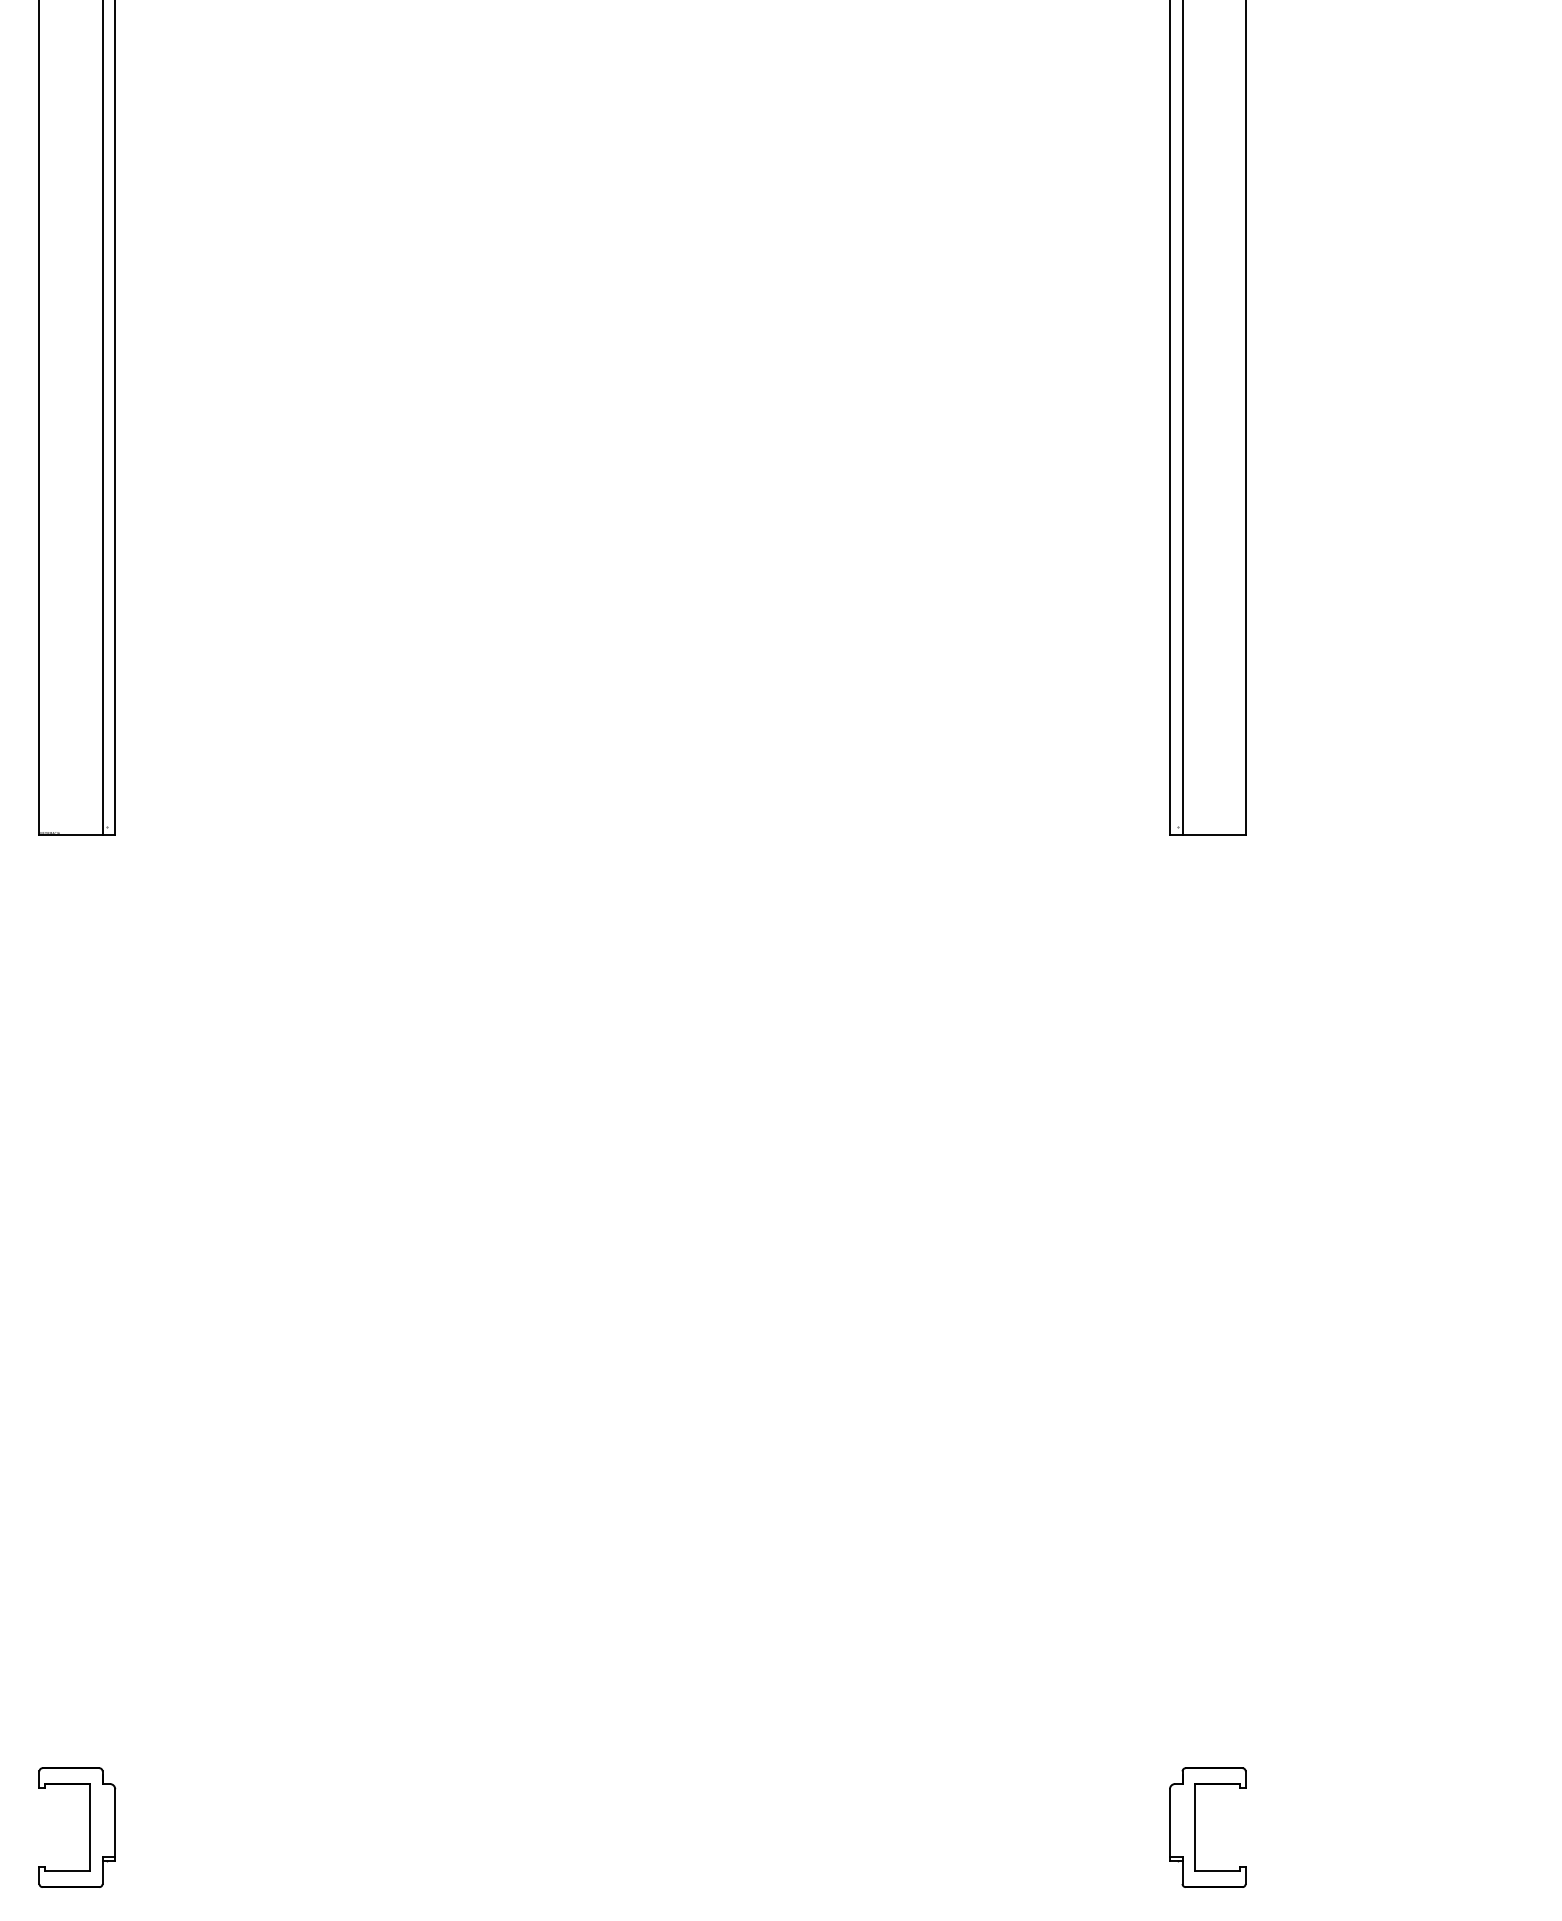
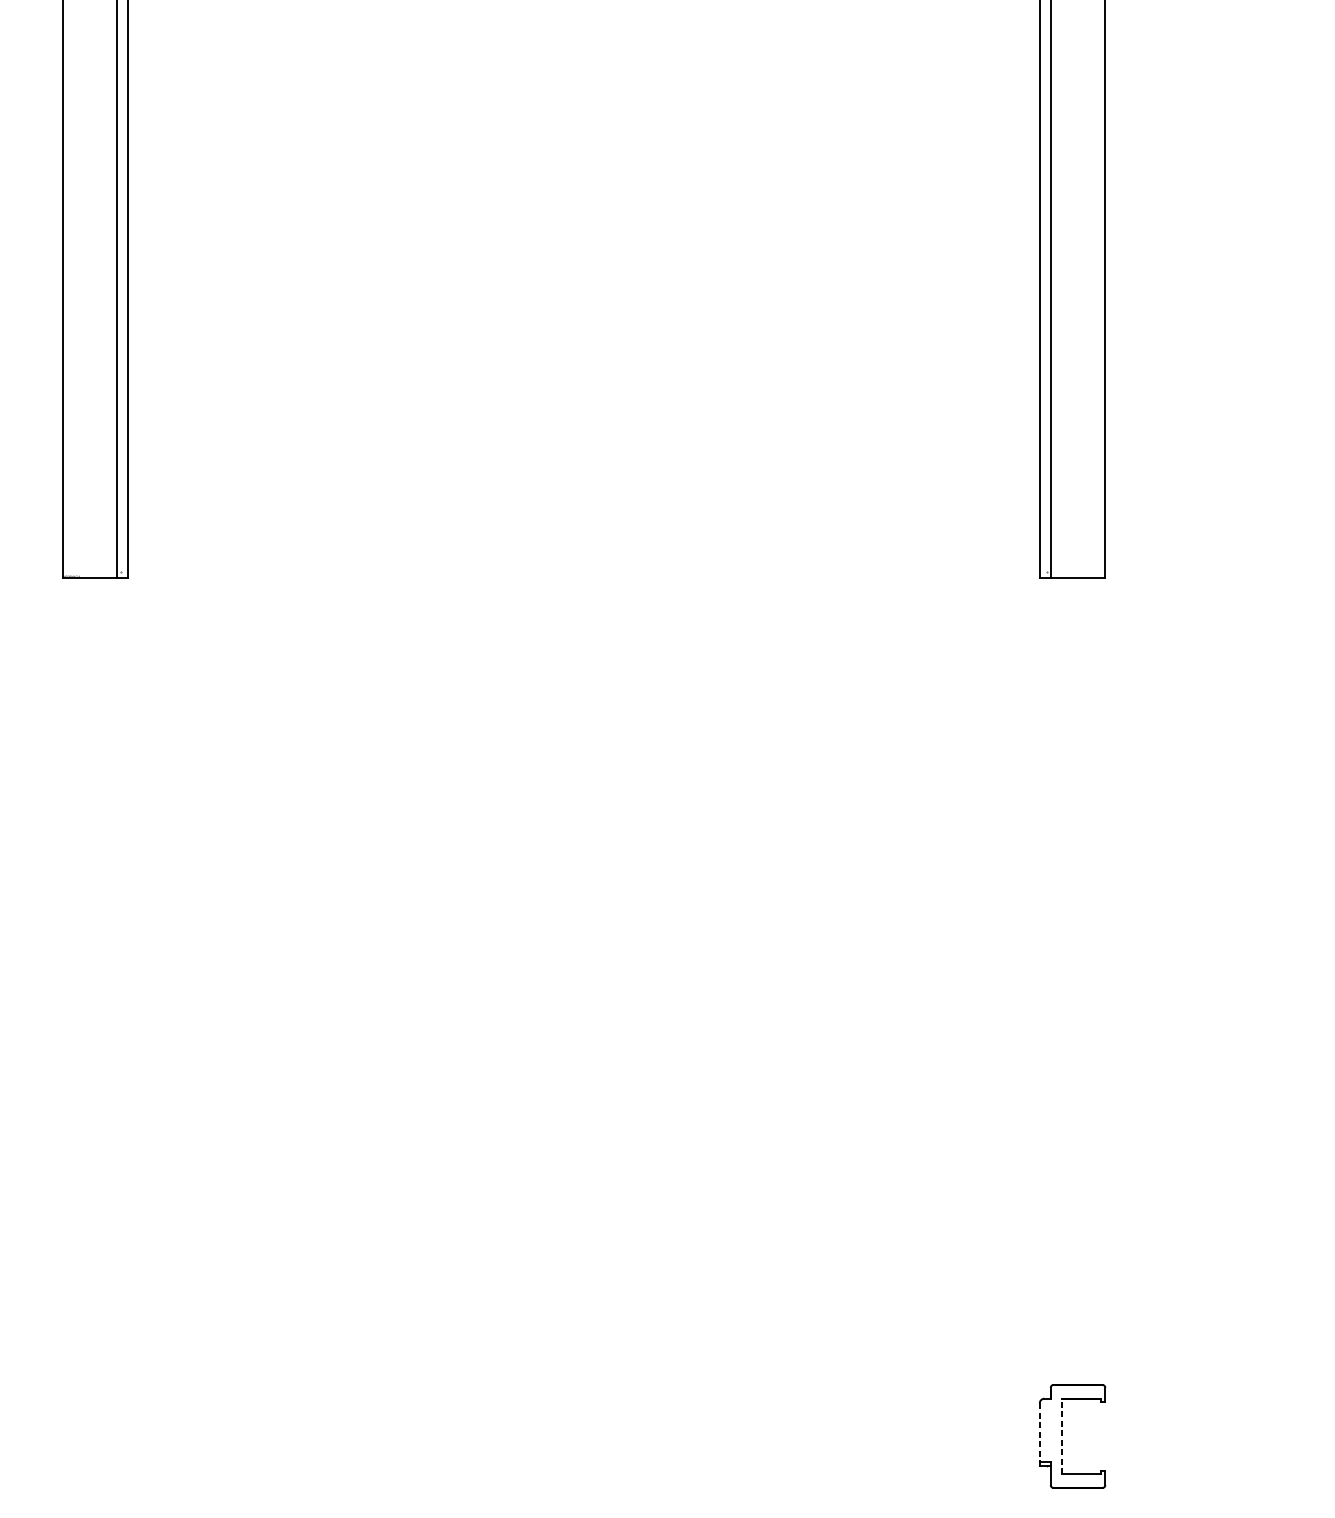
line: (1169, 1822) -> (1039, 1431), solid -> dashed
part: (89, 1827) -> (105, 1436), removed
line: (1195, 1827) -> (1061, 1436), solid -> dashed

